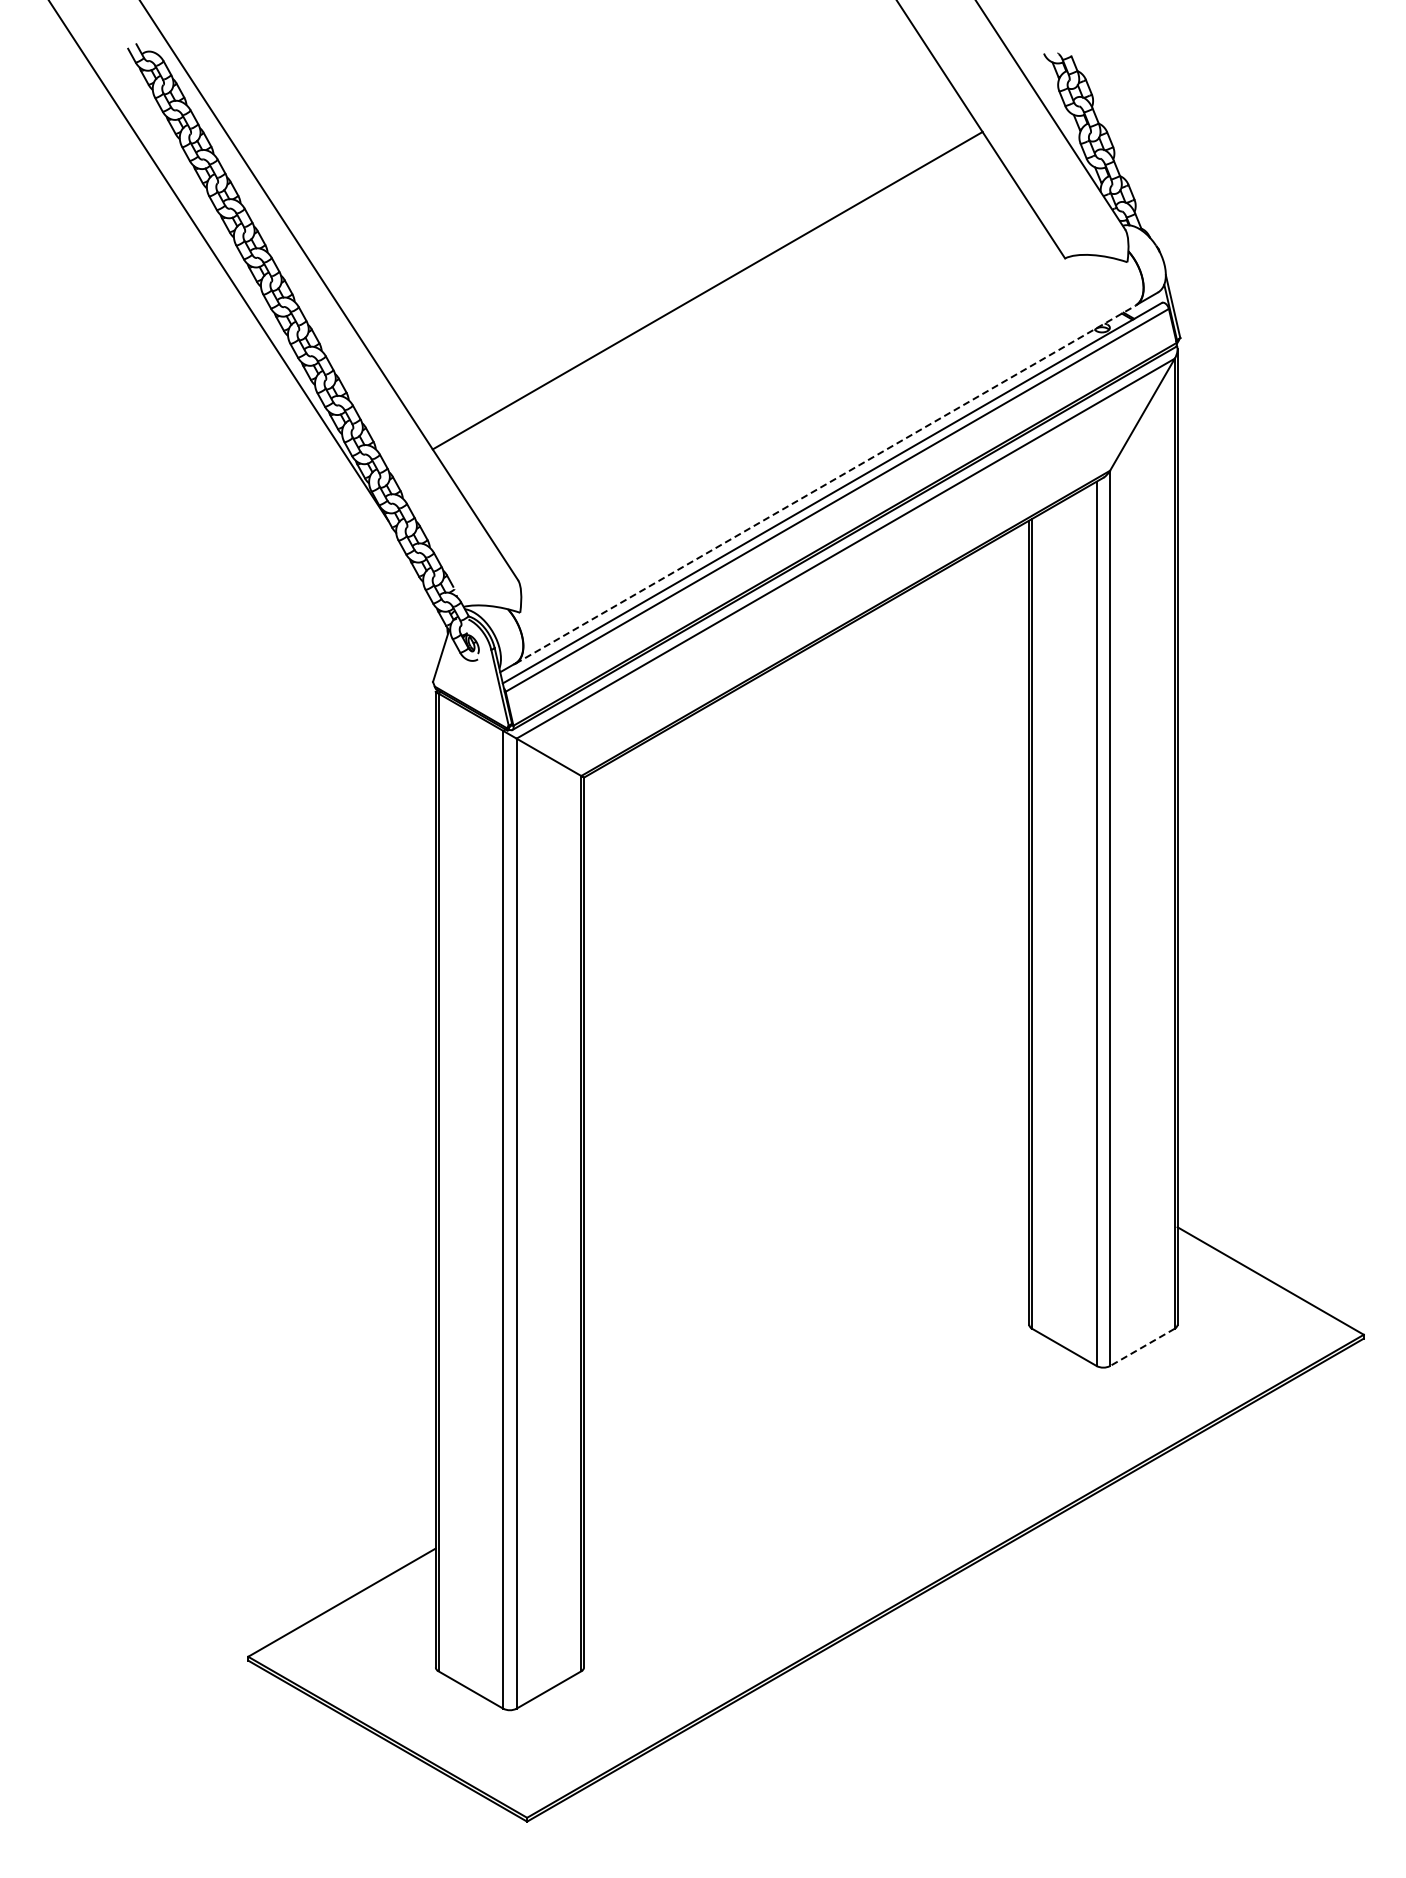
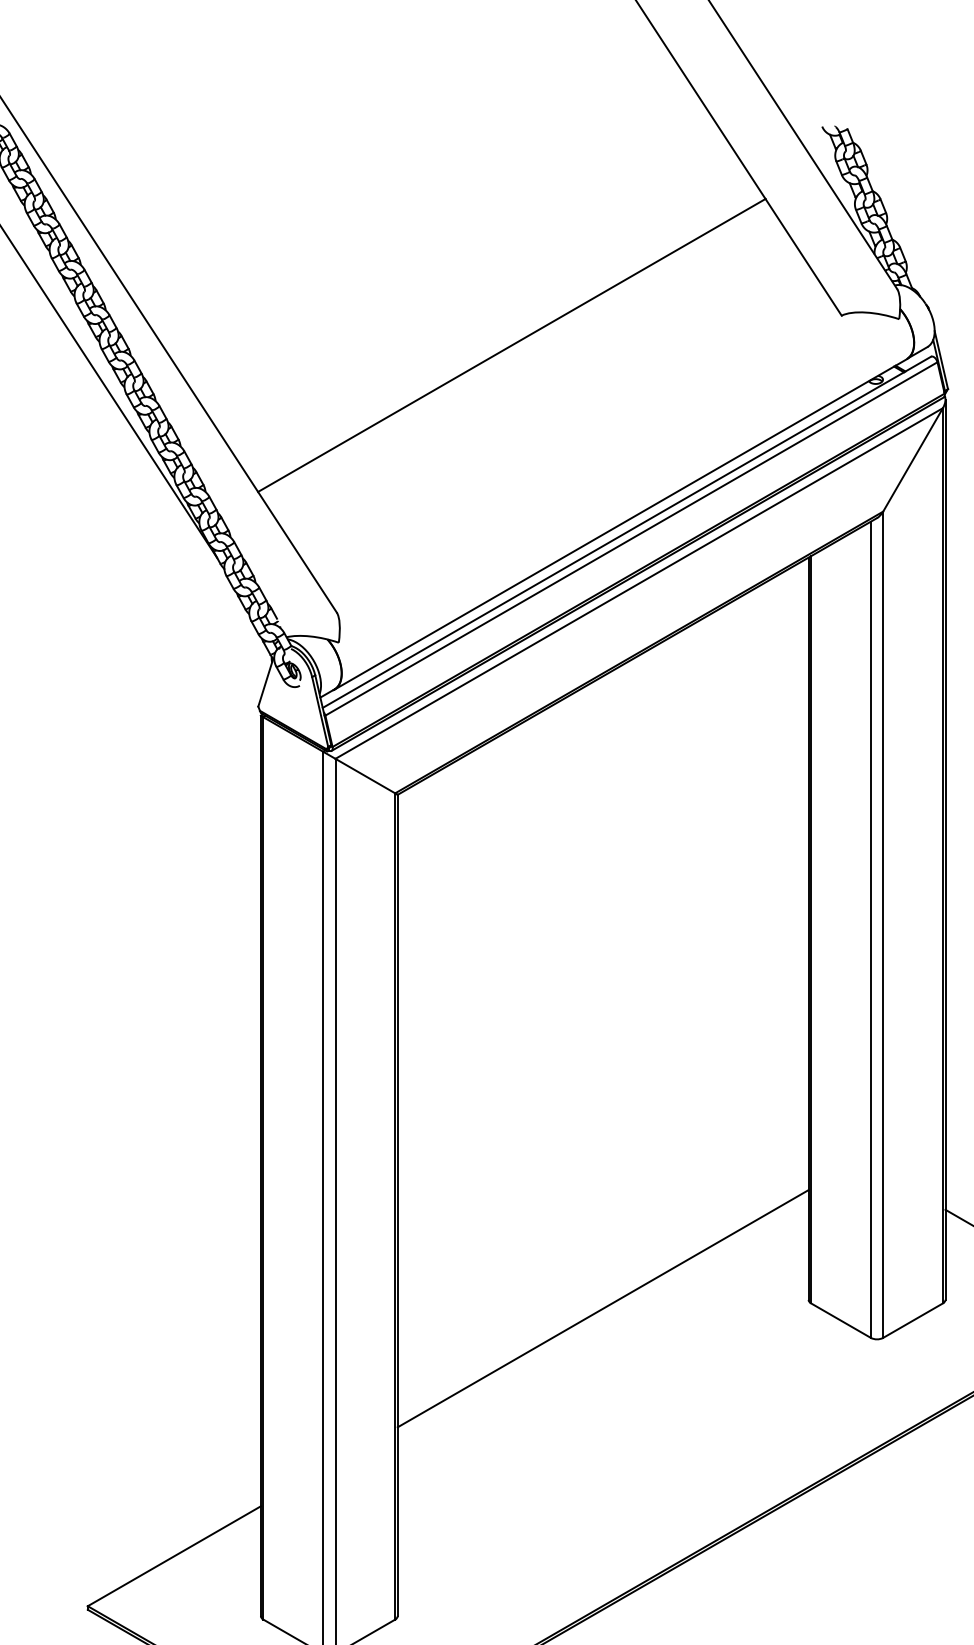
line: (826, 484) -> (621, 524), dashed -> solid
line: (806, 1333) -> (603, 1307), added
line: (1142, 1347) -> (913, 1320), dashed -> solid

